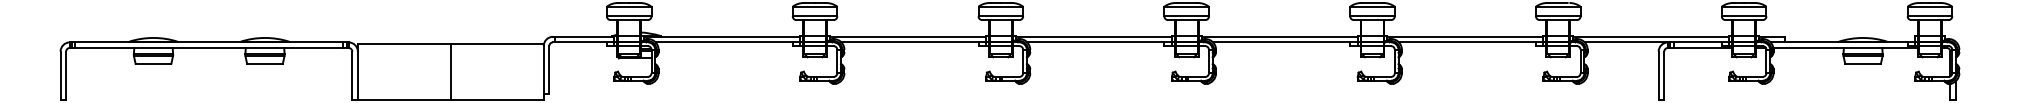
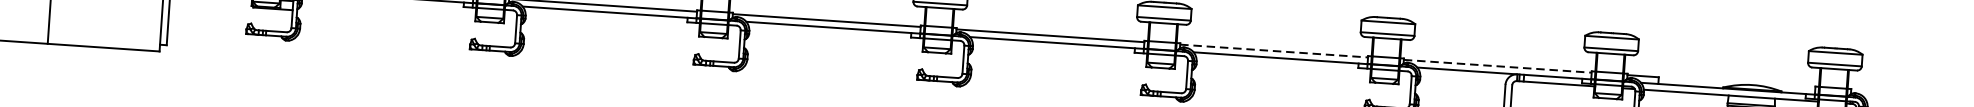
line: (1465, 36) -> (1274, 50), solid -> dashed
line: (1651, 36) -> (1498, 65), solid -> dashed

